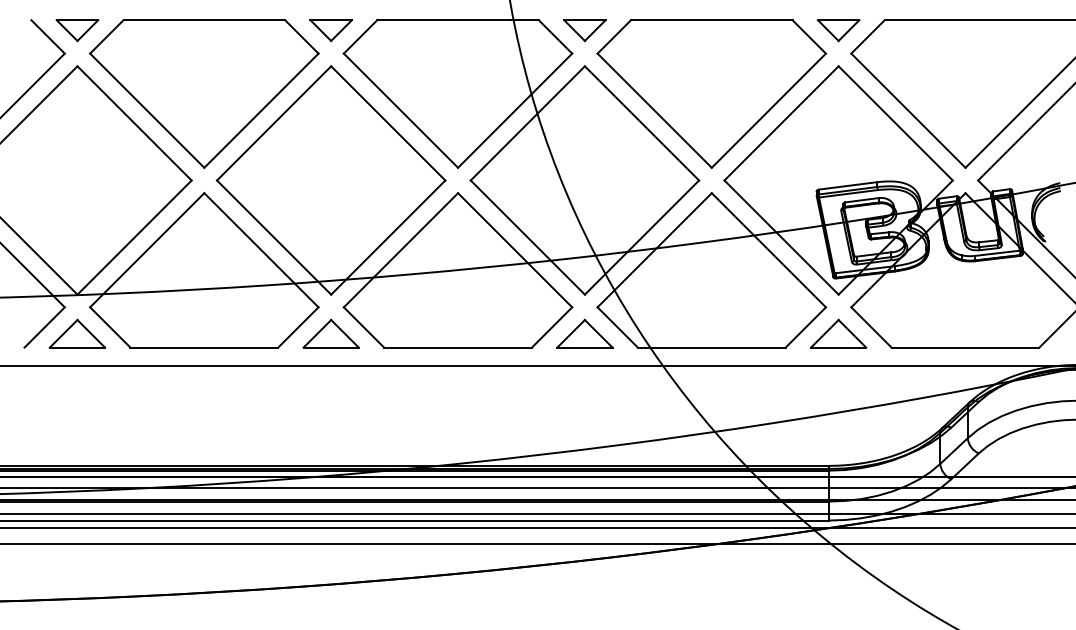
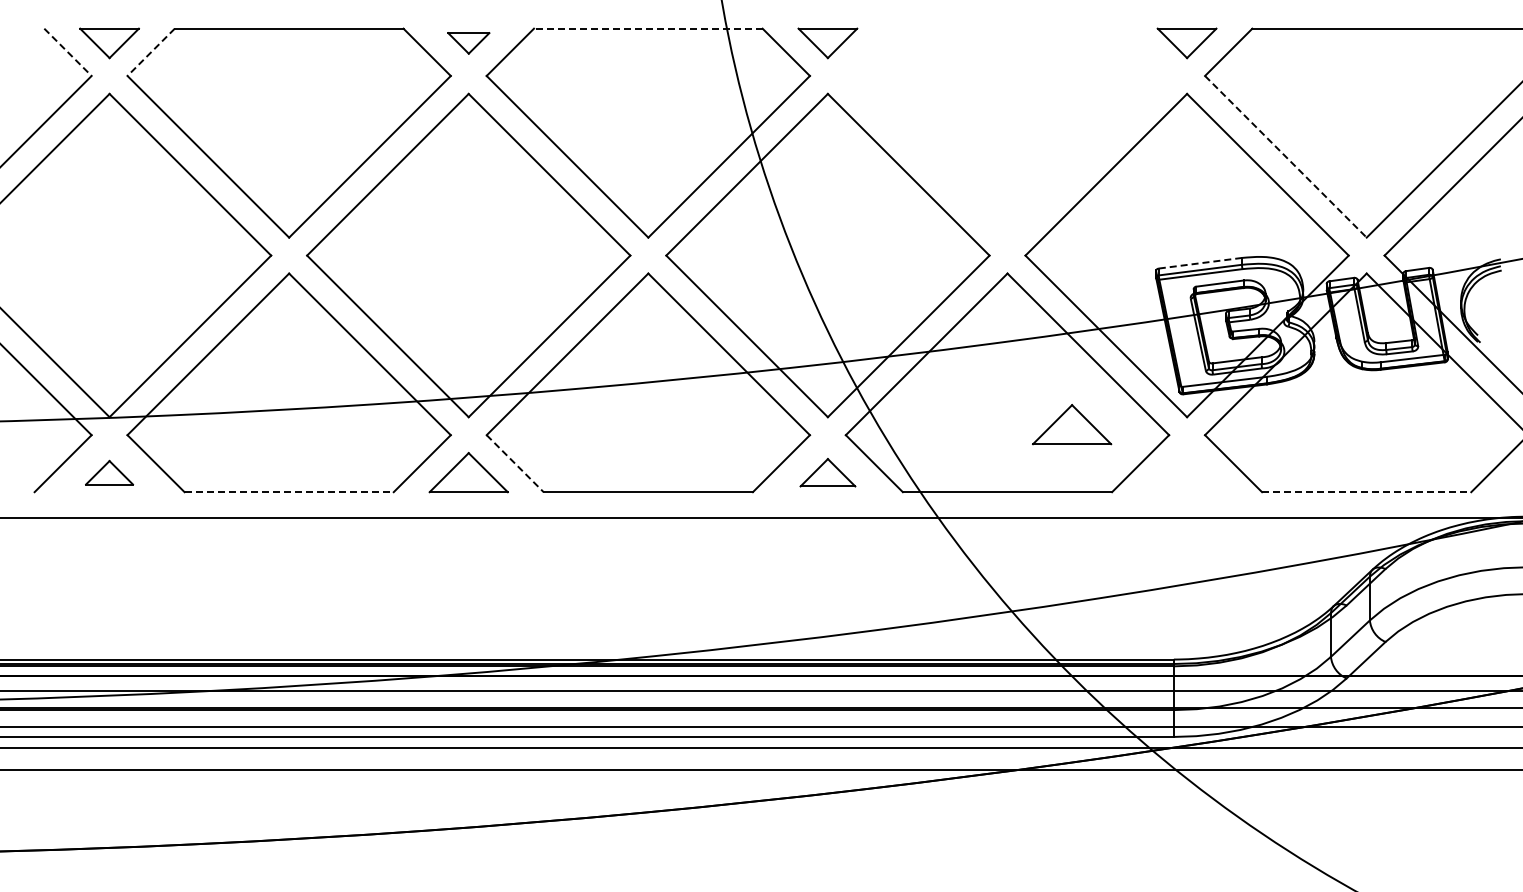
line: (457, 20) -> (647, 28), solid -> dashed
part: (331, 30) -> (468, 43), size x0.7
line: (48, 37) -> (68, 52), solid -> dashed
line: (106, 37) -> (150, 52), solid -> dashed
part: (711, 93) -> (1007, 132), removed
line: (908, 111) -> (1286, 157), solid -> dashed
line: (848, 186) -> (1200, 263), solid -> dashed
line: (364, 328) -> (515, 464), solid -> dashed
part: (77, 333) -> (109, 472), size x0.6
part: (584, 333) -> (827, 472), size x0.7
part: (838, 333) -> (1072, 424), moved
line: (204, 347) -> (289, 492), solid -> dashed
line: (965, 347) -> (1366, 492), solid -> dashed

